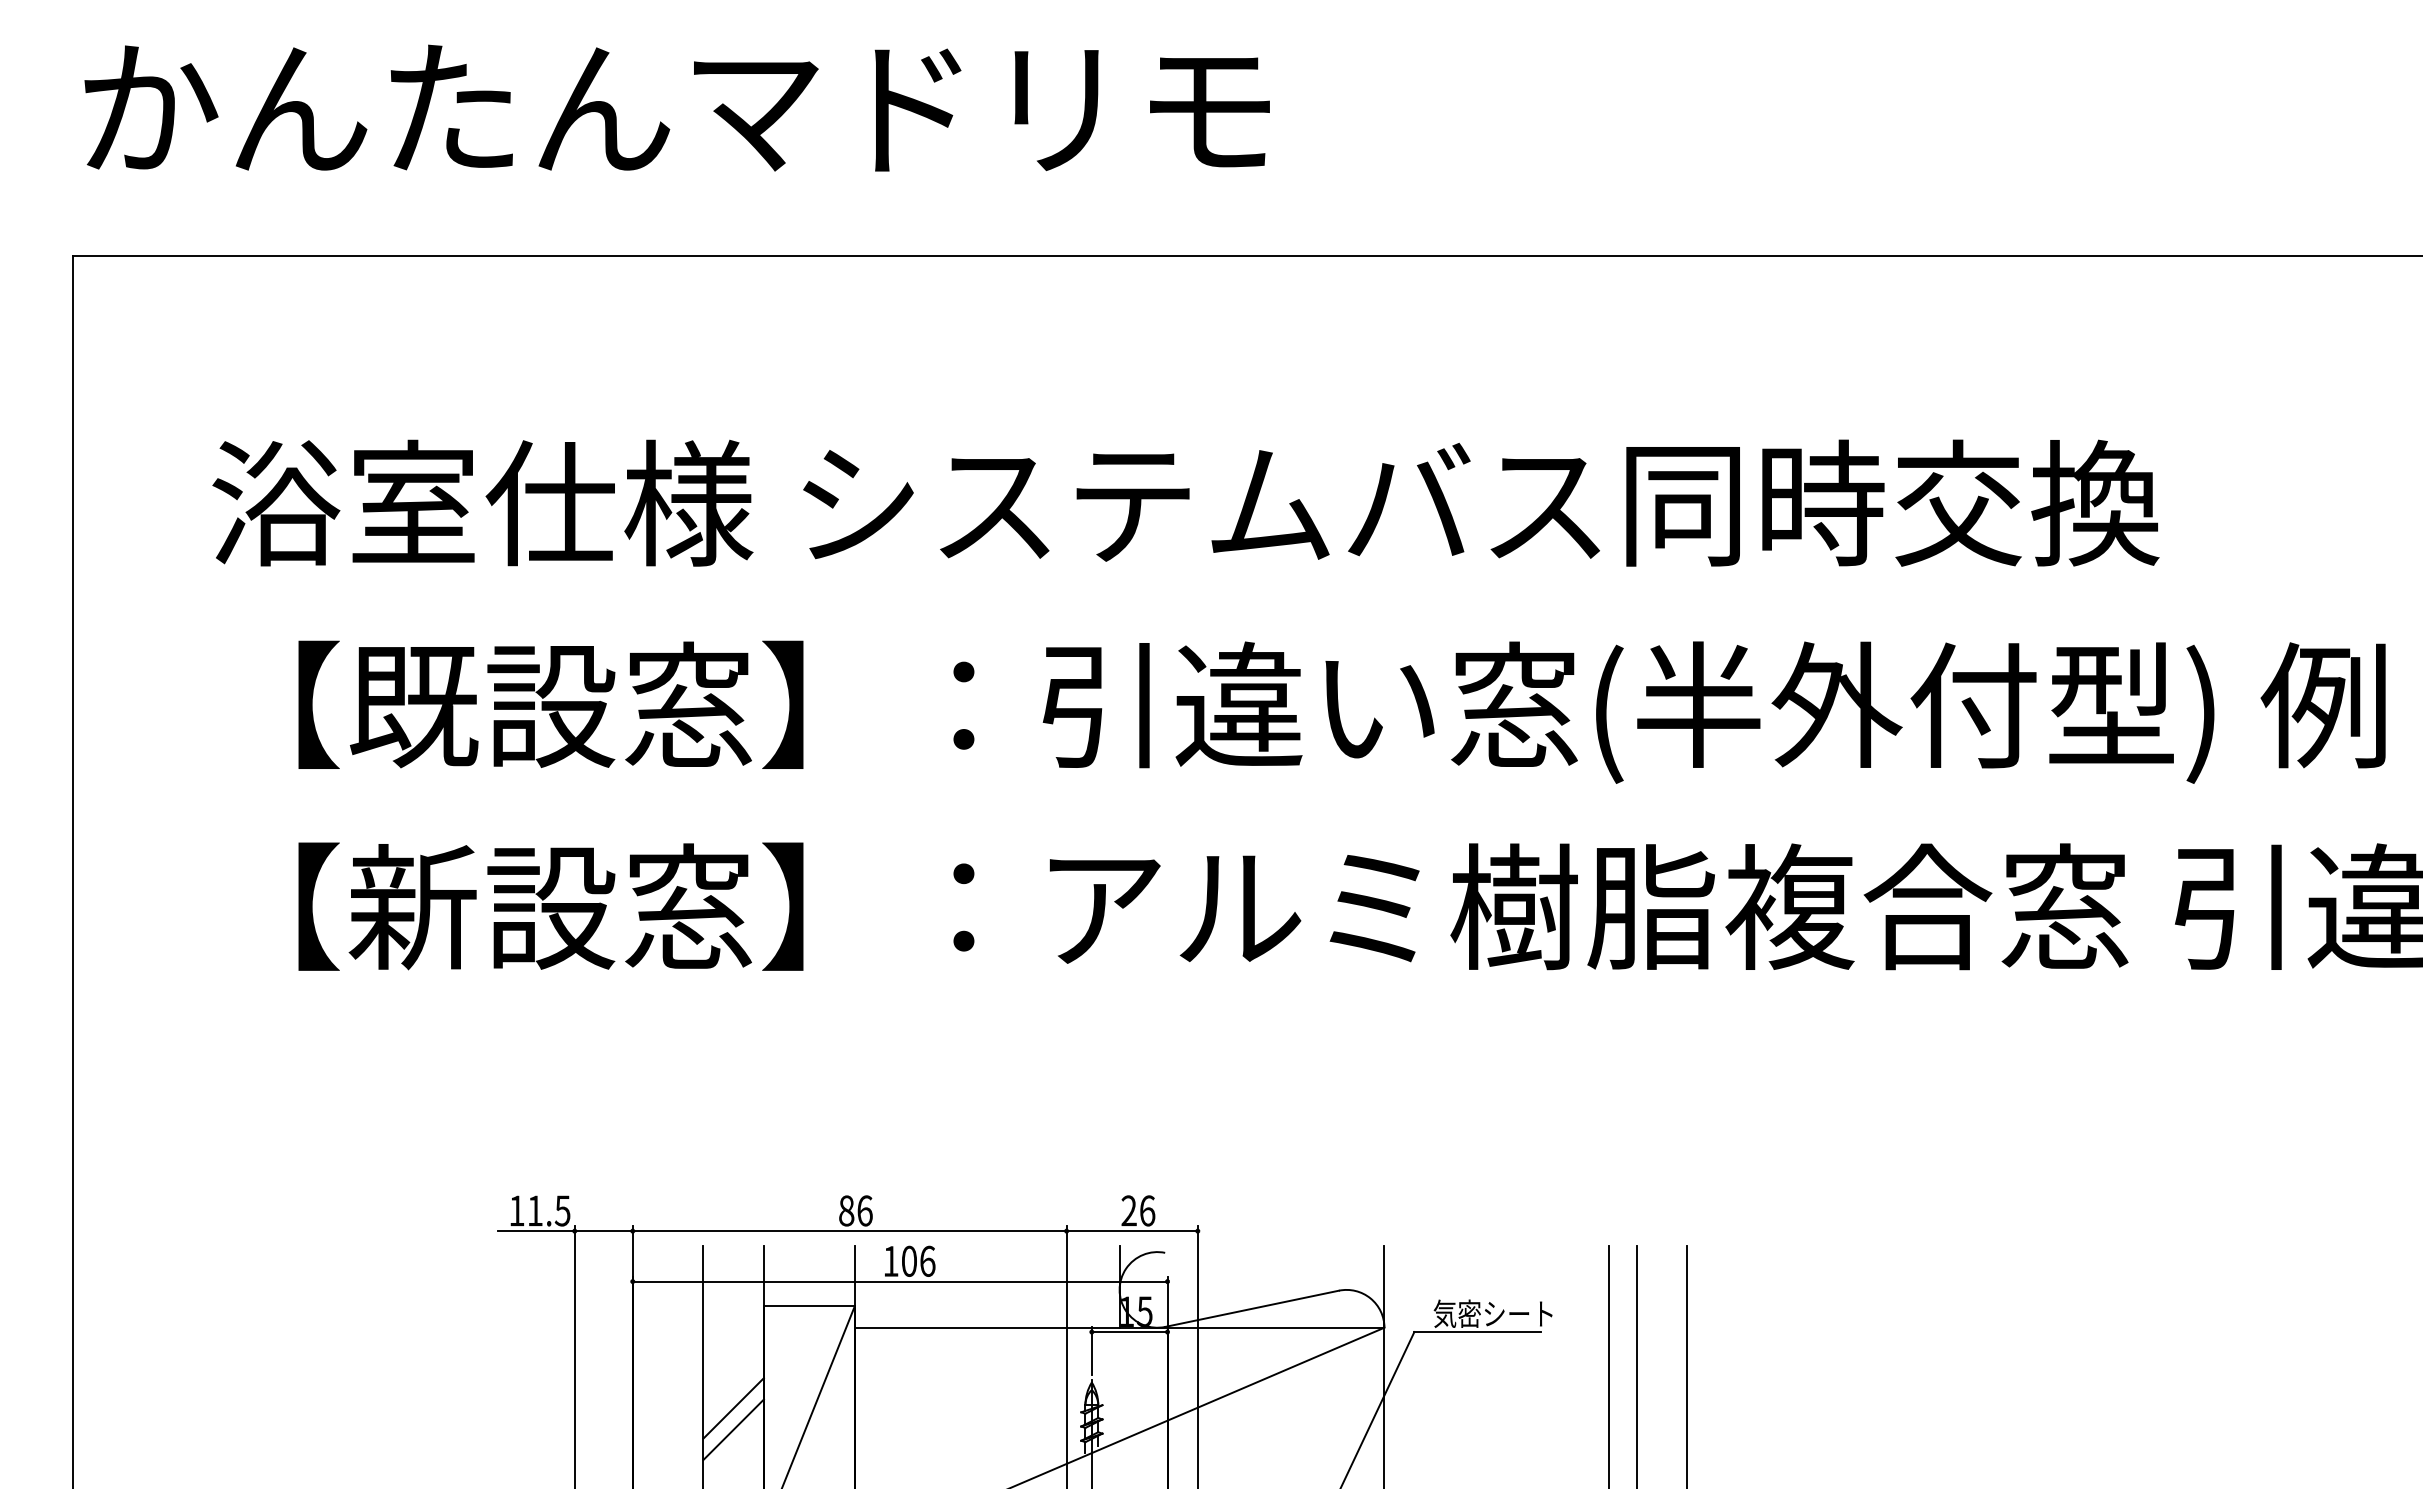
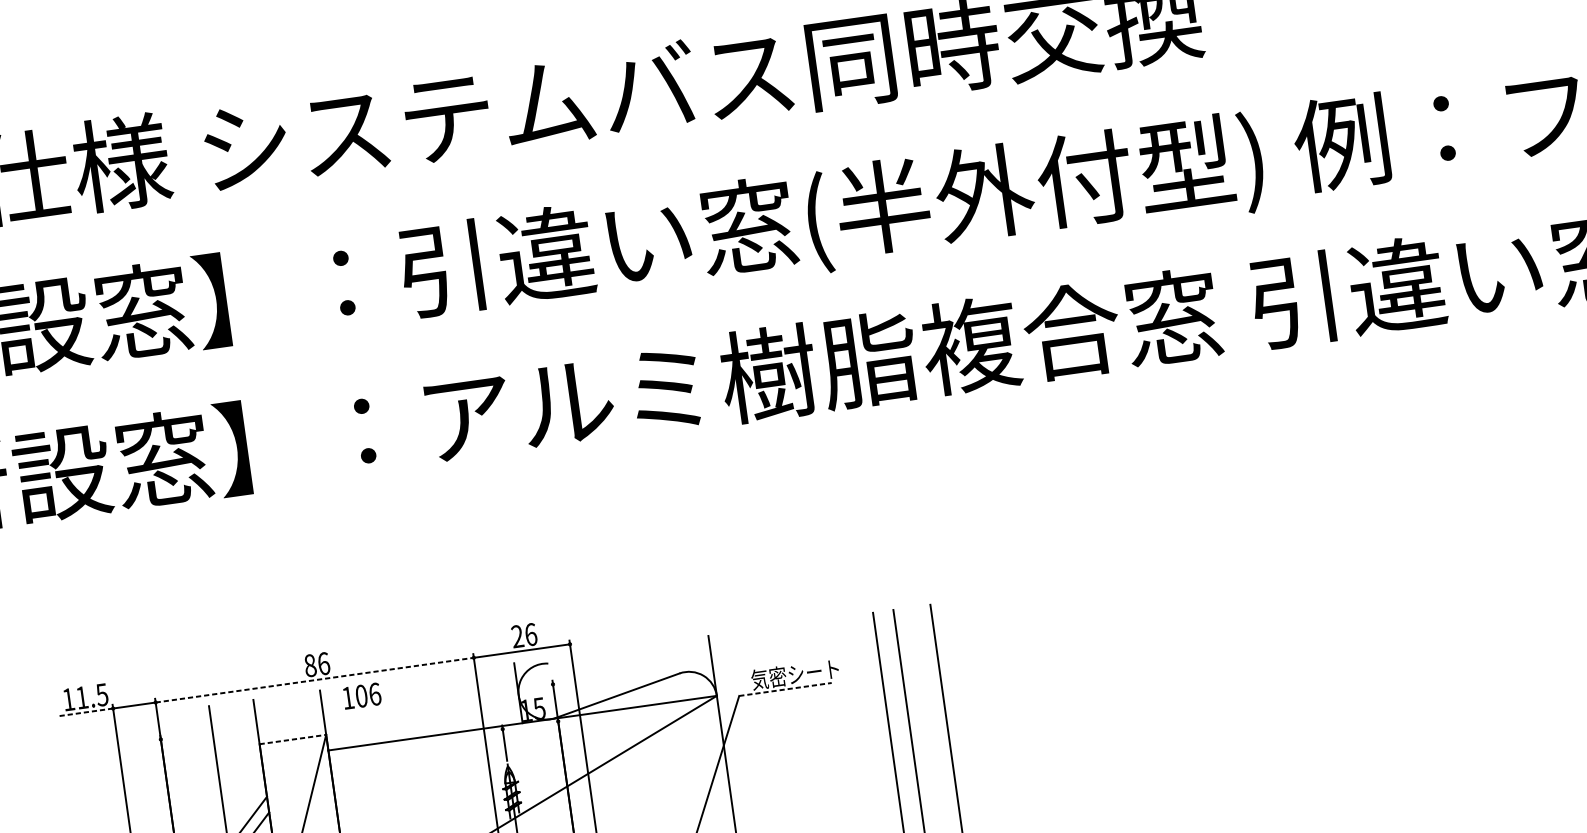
line: (535, 1231) -> (84, 712), solid -> dashed
line: (849, 1231) -> (314, 680), solid -> dashed
line: (899, 1281) -> (356, 711), removed
line: (809, 1306) -> (293, 739), solid -> dashed
line: (1129, 1332) -> (530, 725), removed
line: (1477, 1332) -> (785, 689), solid -> dashed

